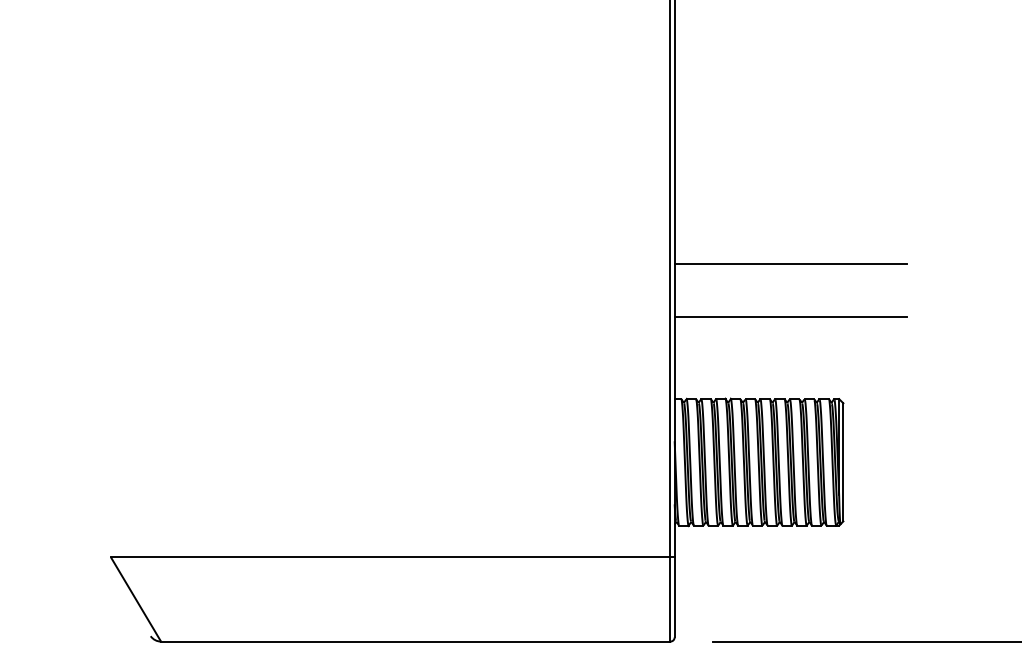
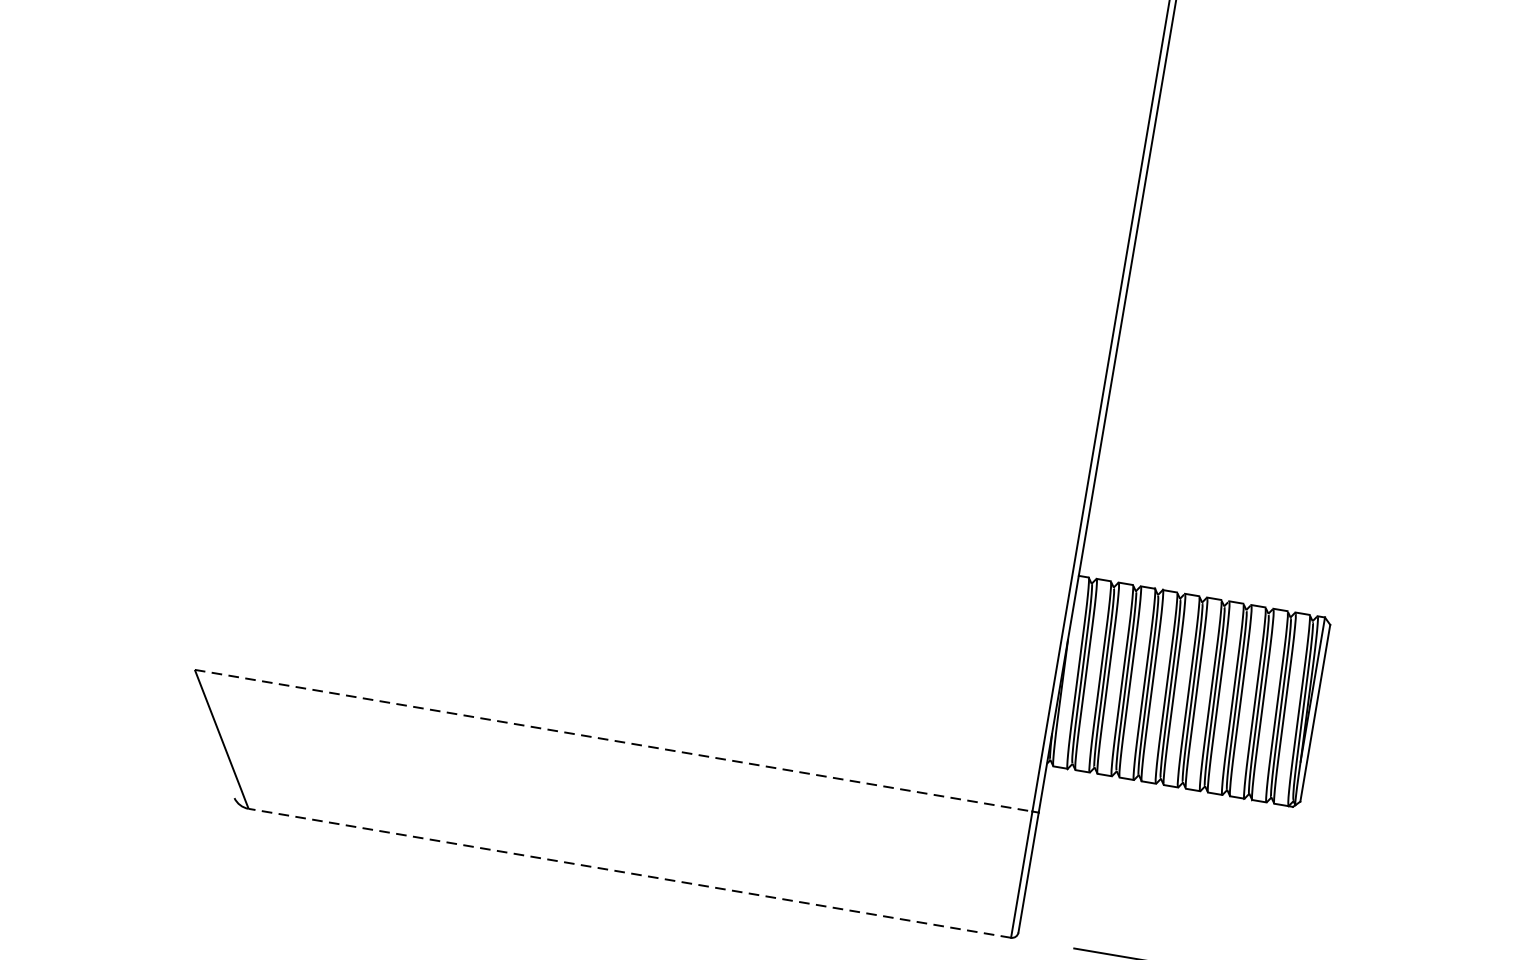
line: (790, 264) -> (1286, 403), removed
line: (790, 316) -> (1273, 481), removed
line: (390, 557) -> (613, 741), solid -> dashed
line: (415, 641) -> (629, 873), solid -> dashed

